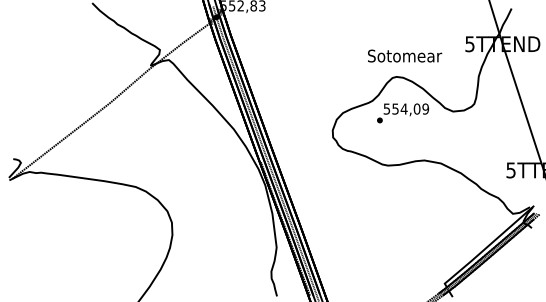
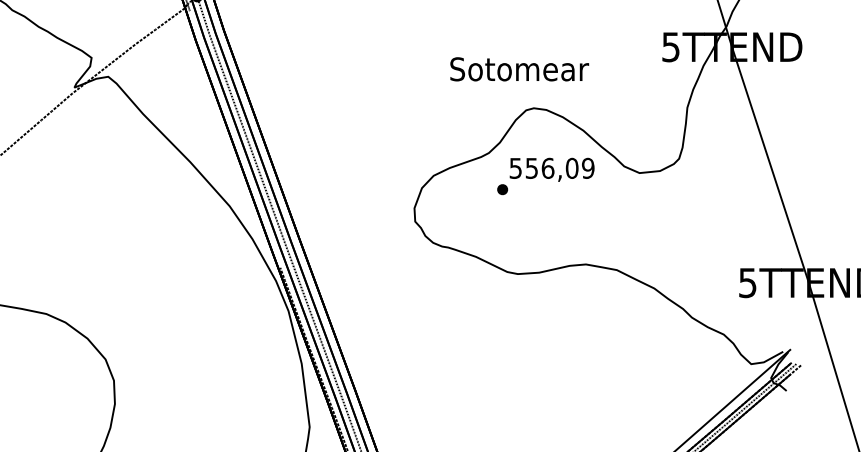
text: (405, 55) -> (520, 68), moved
text: (403, 108) -> (546, 167), 554,09 -> 556,09

